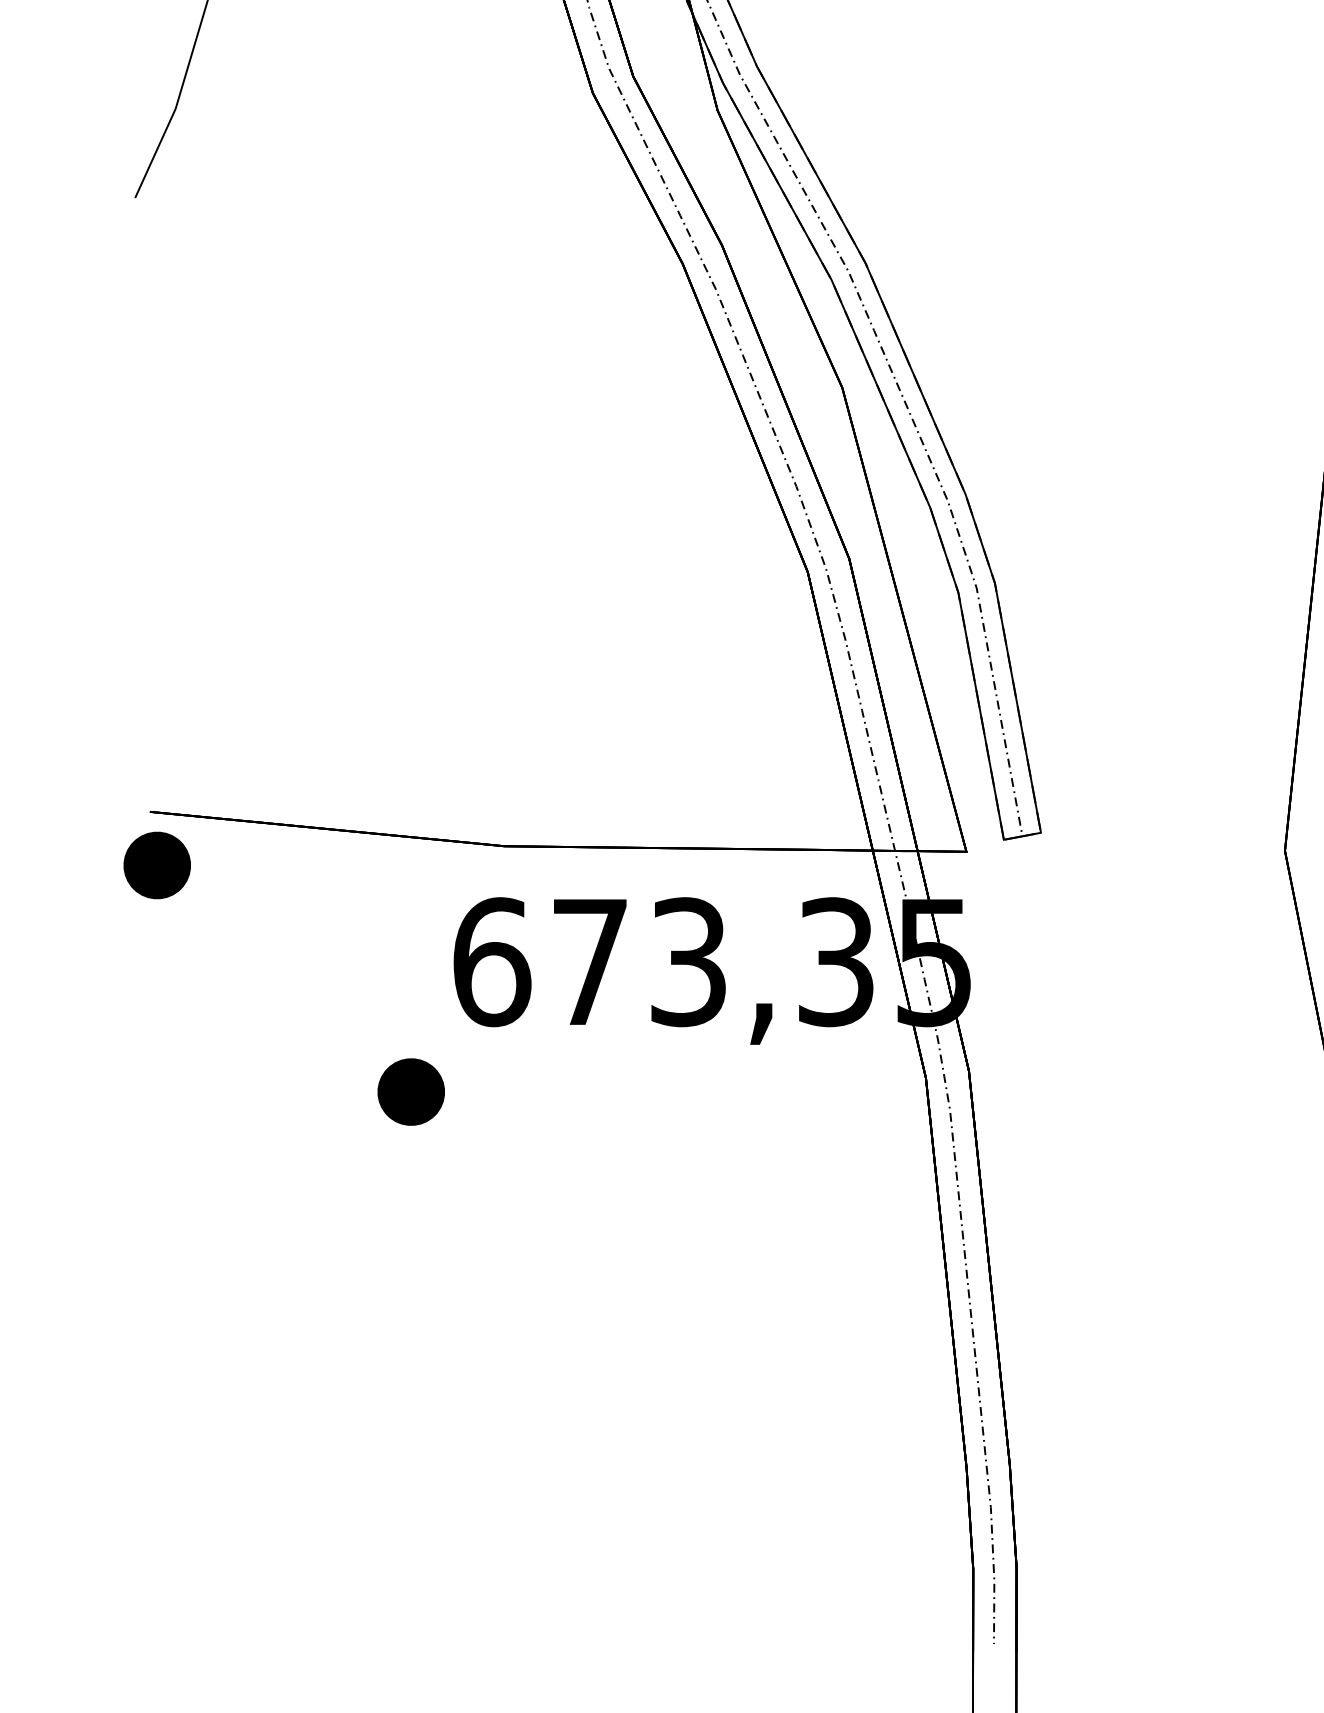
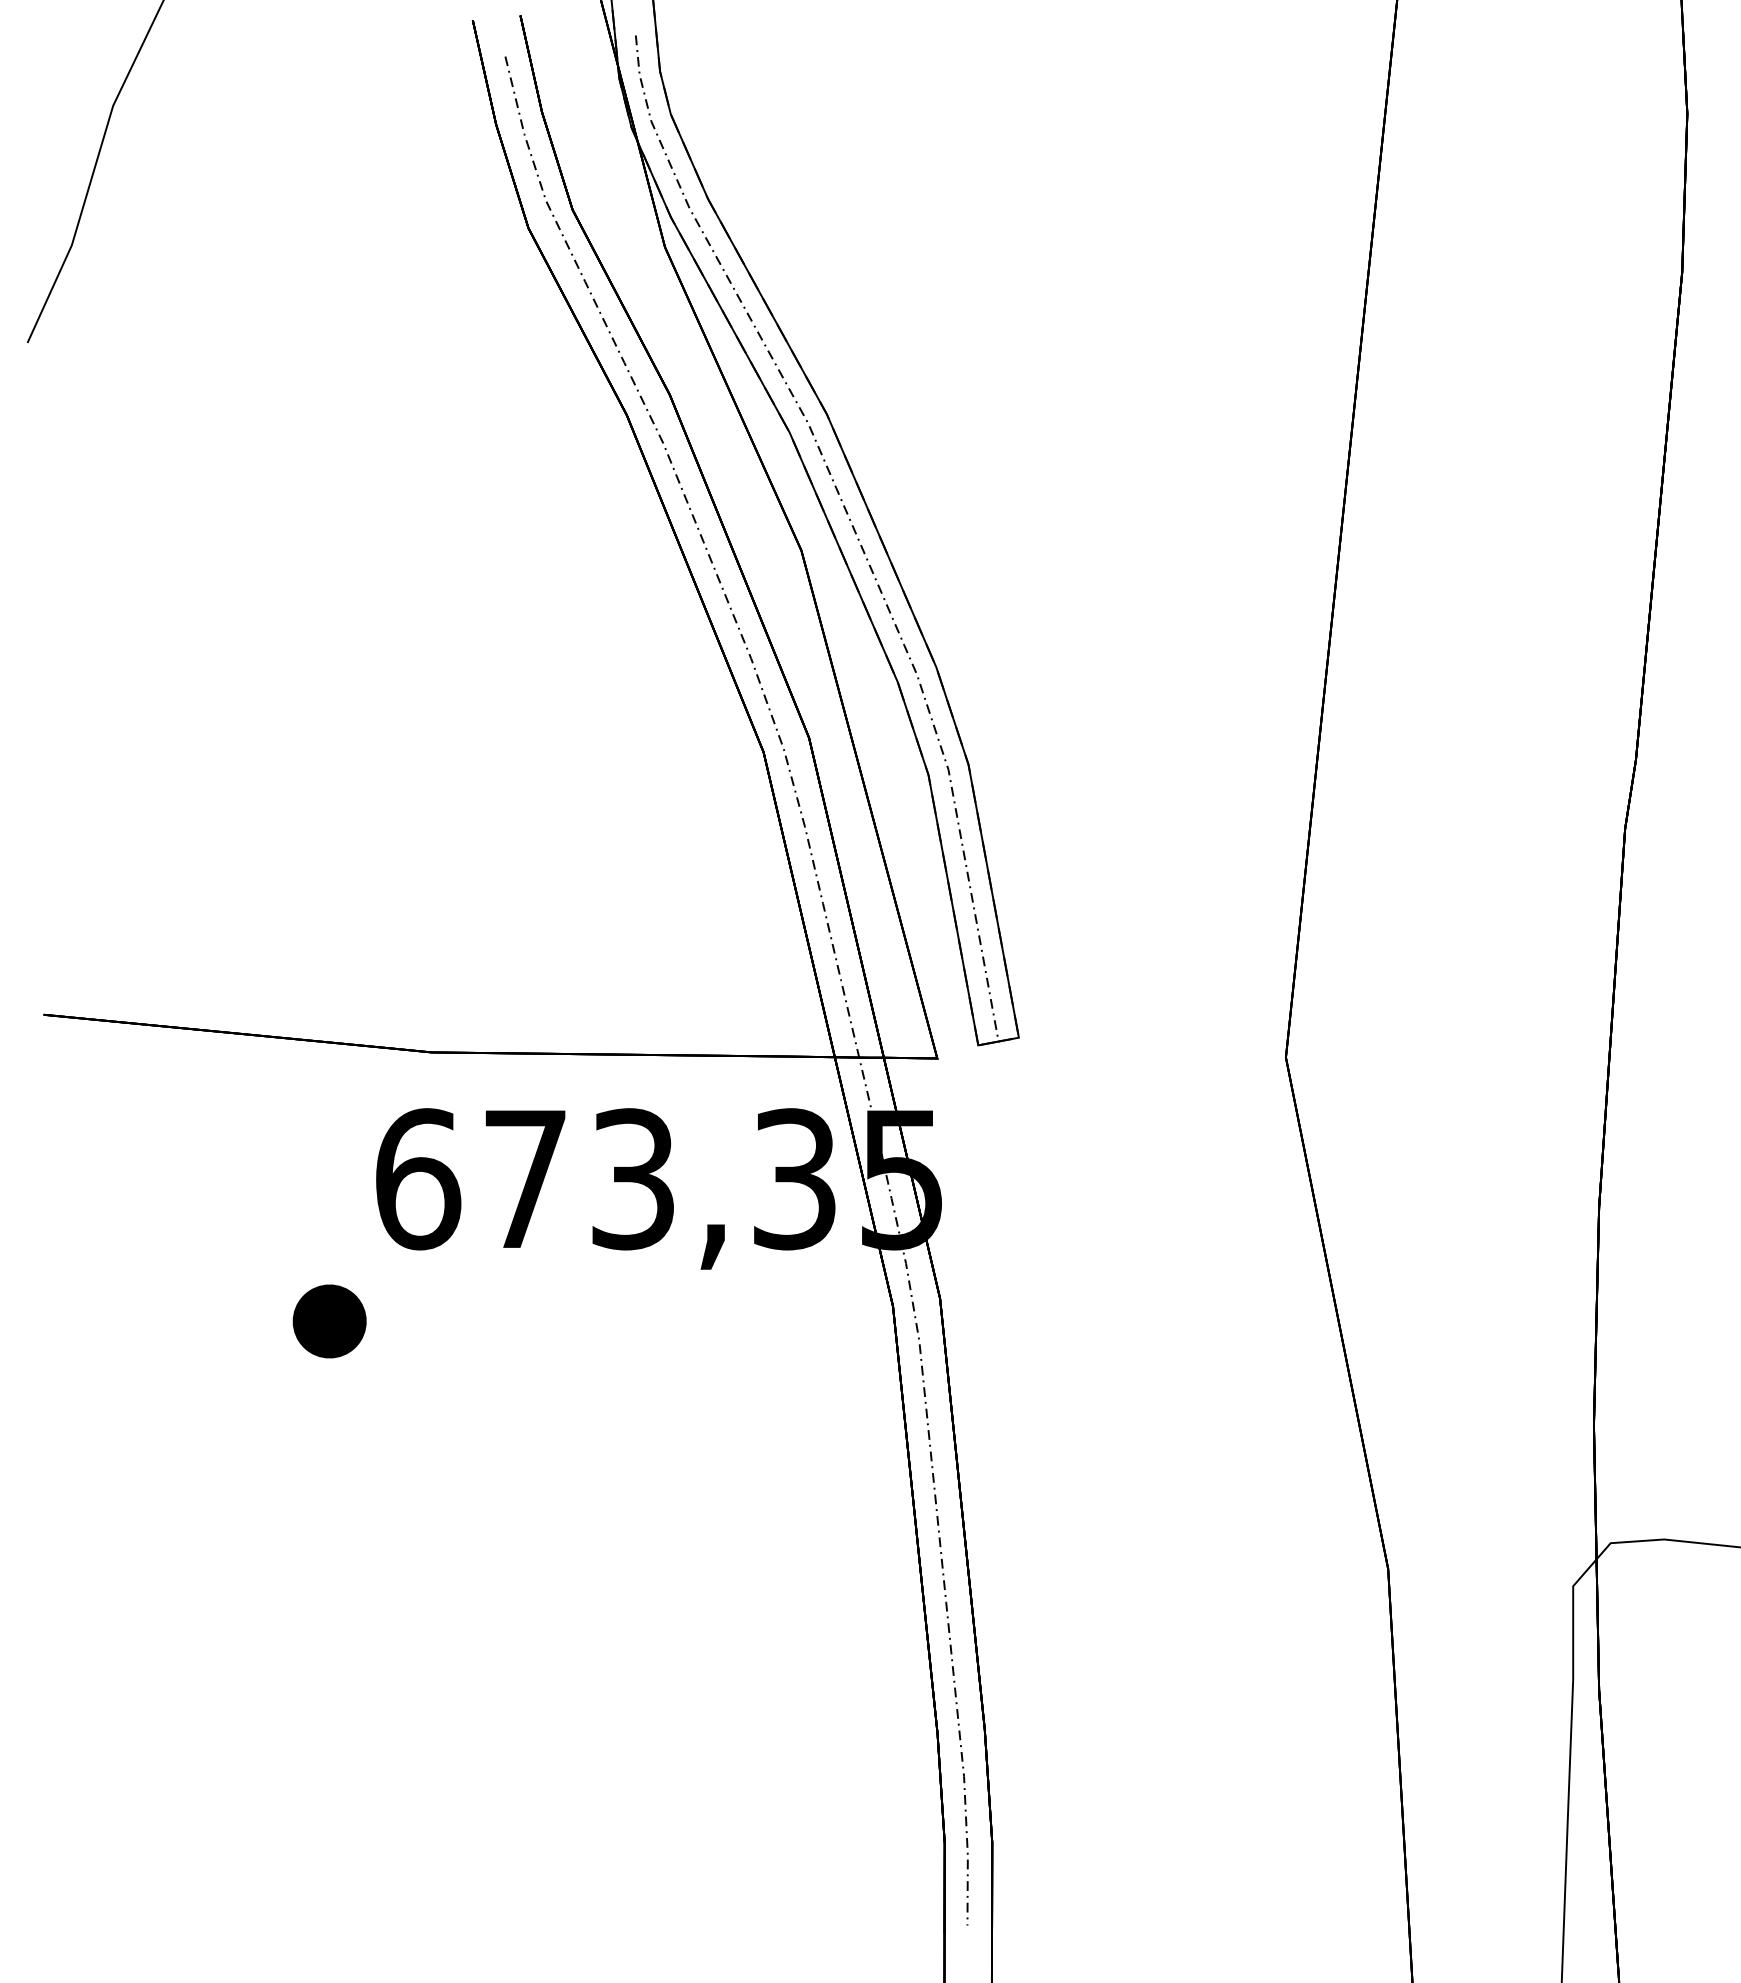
part: (157, 865) -> (51, 1073), removed

